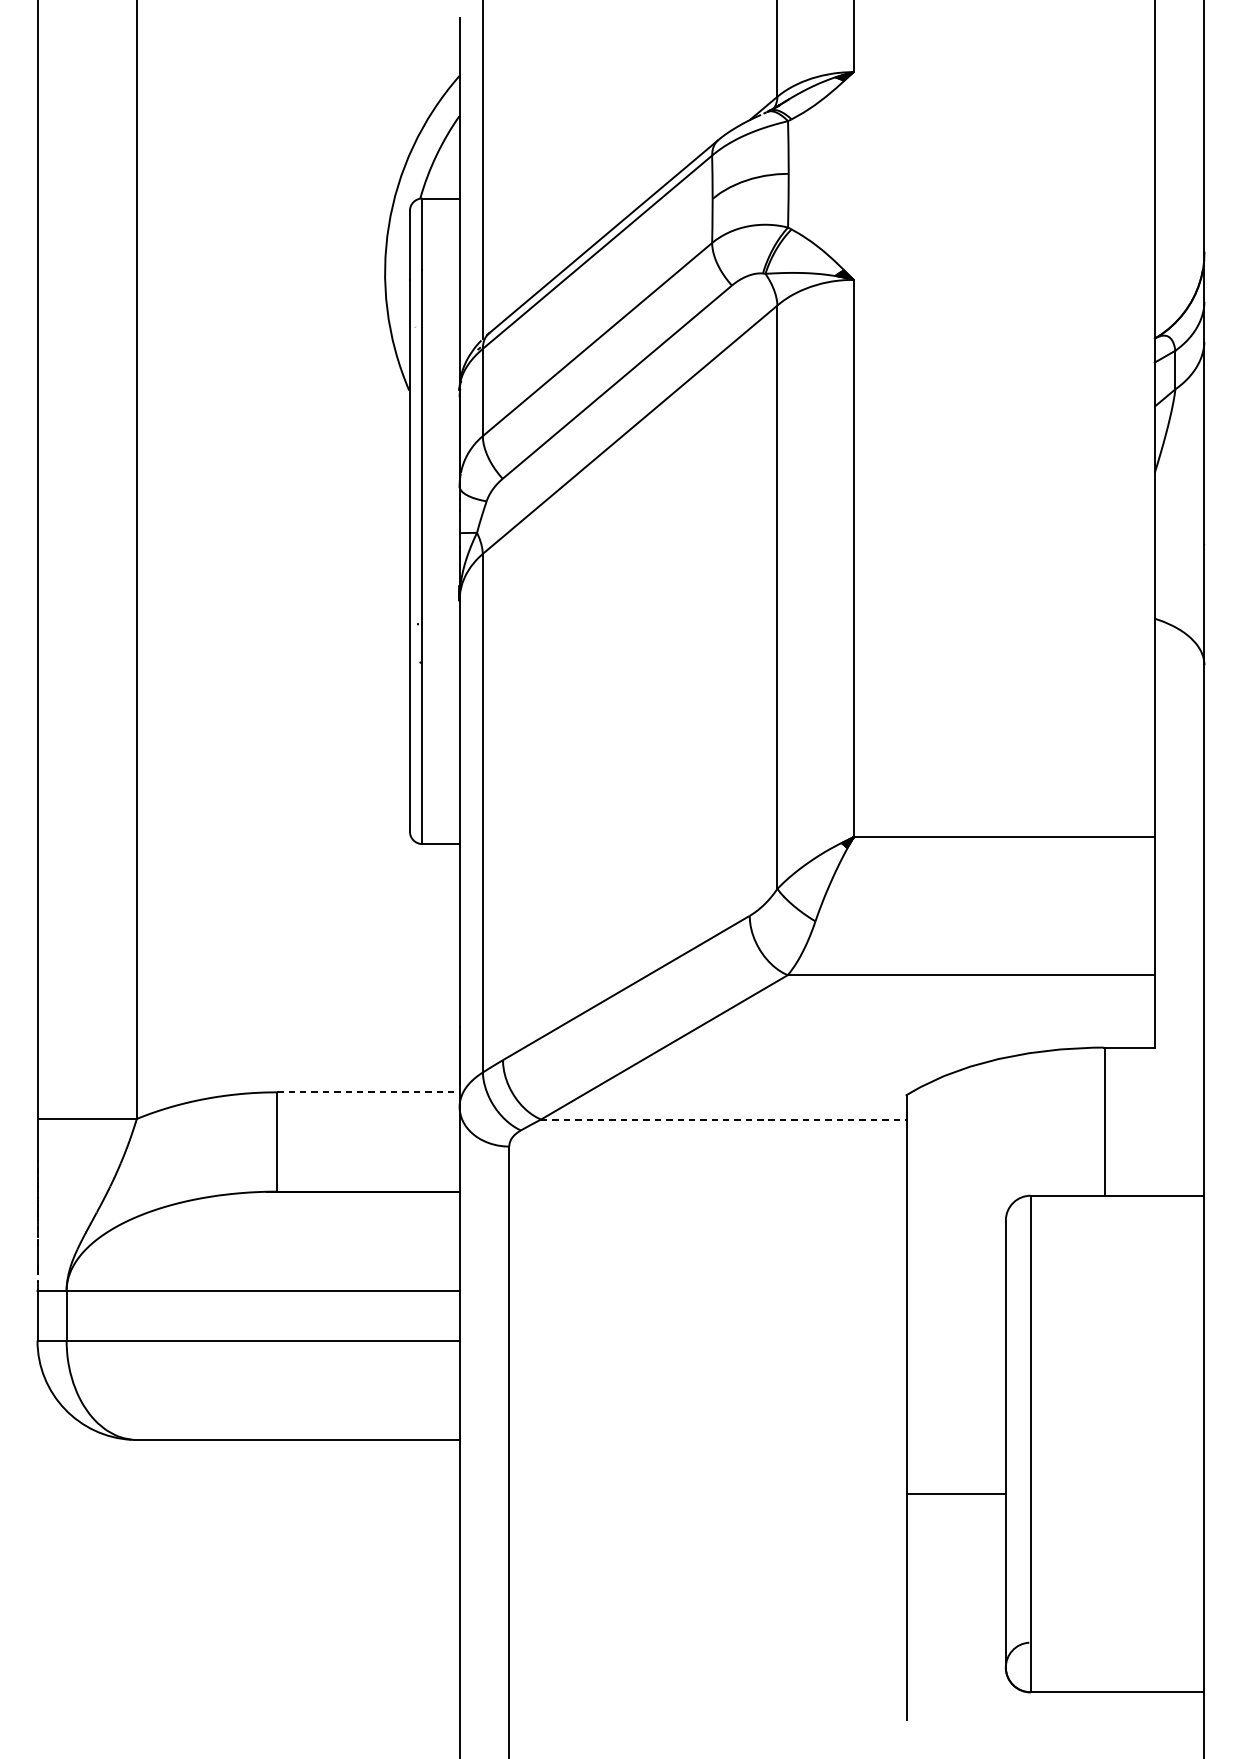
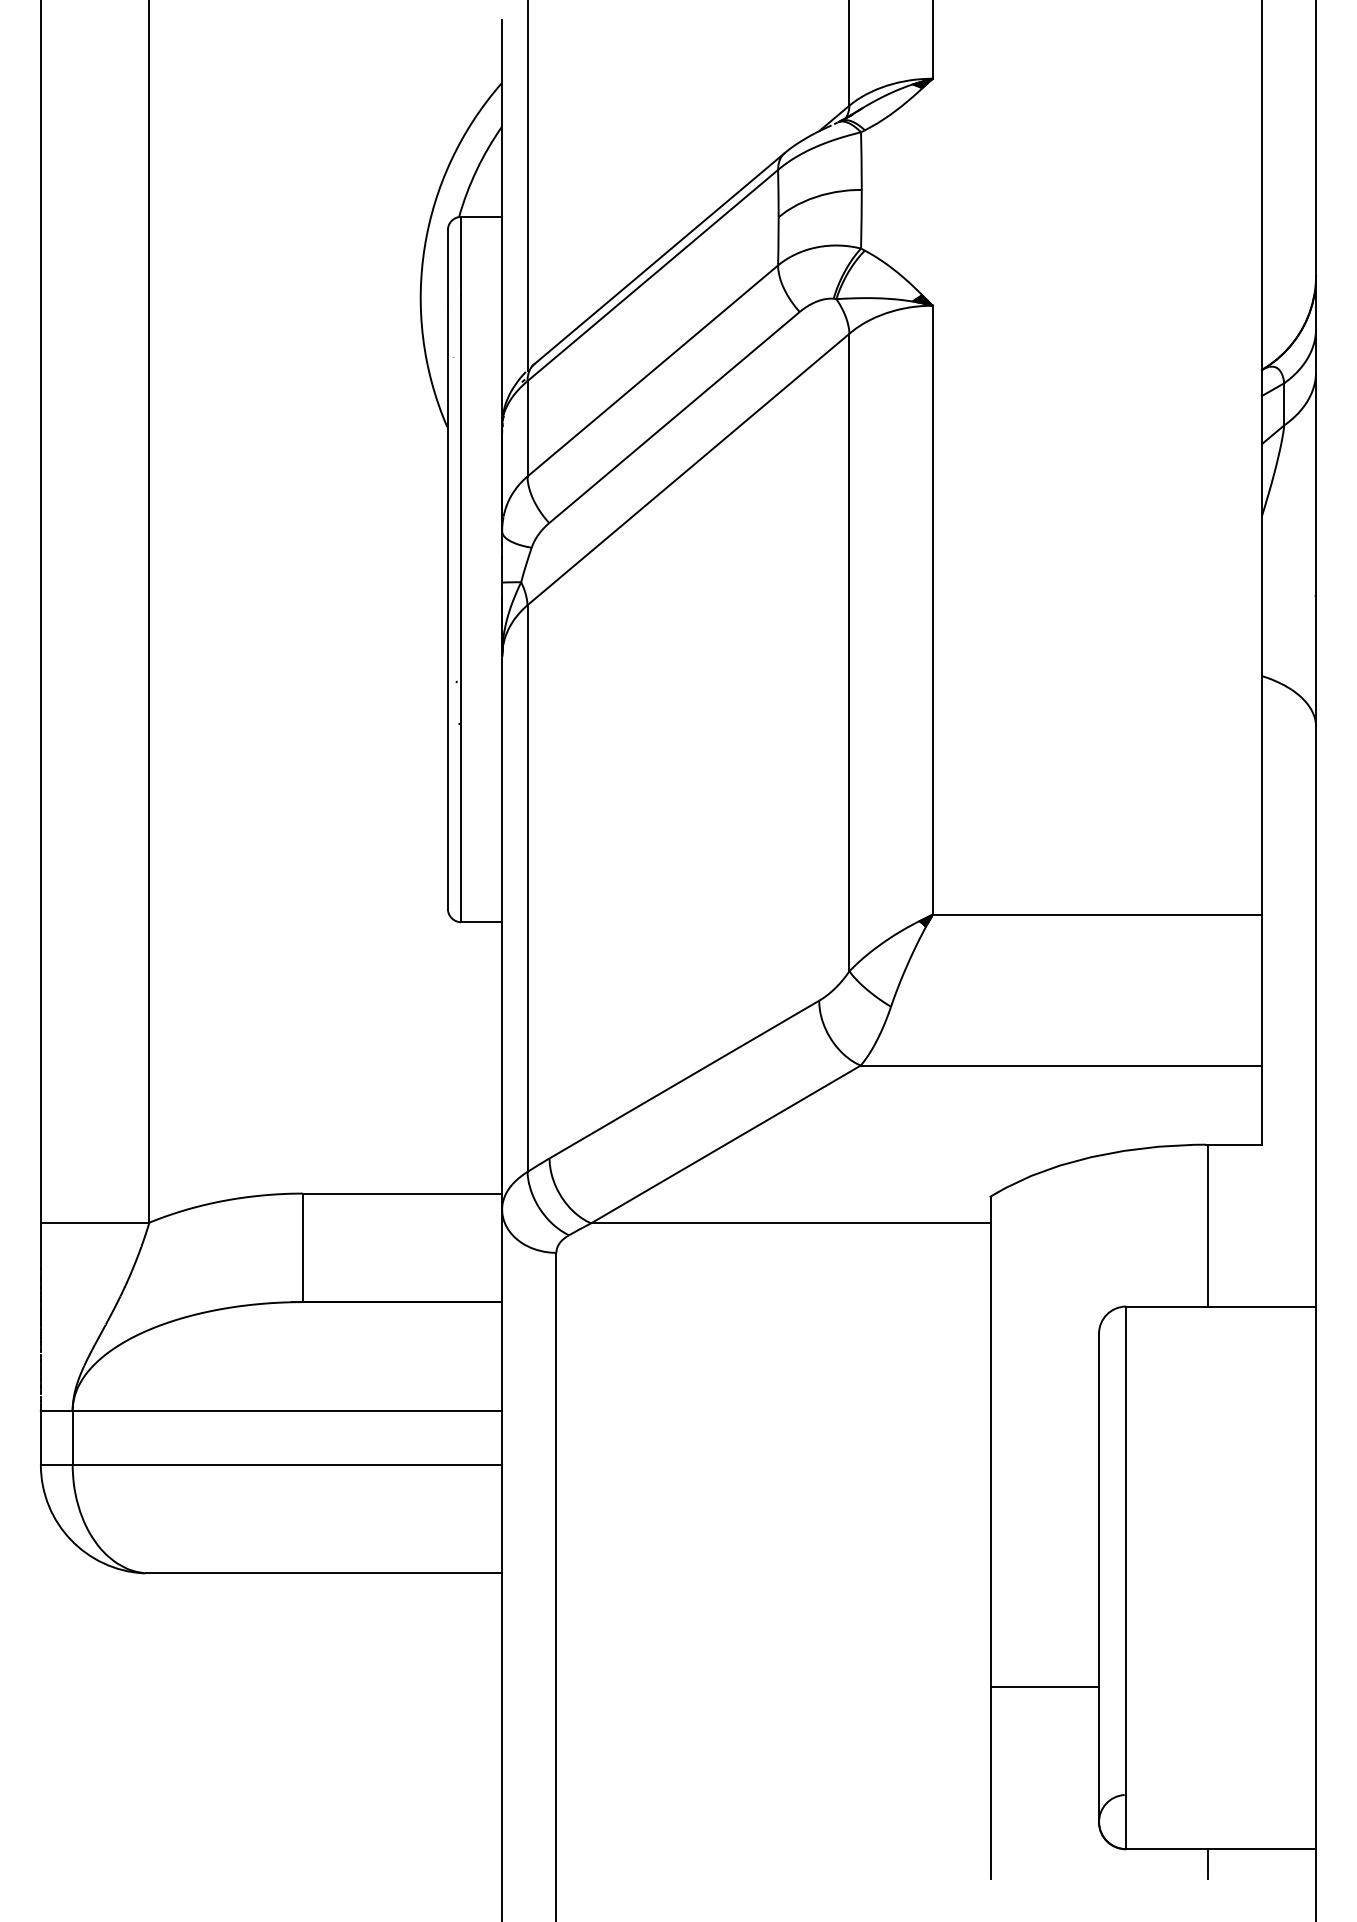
line: (368, 1092) -> (402, 1193), dashed -> solid
line: (723, 1119) -> (790, 1223), dashed -> solid
line: (955, 1493) -> (1044, 1687), moved
line: (1105, 1706) -> (1207, 1864), added

